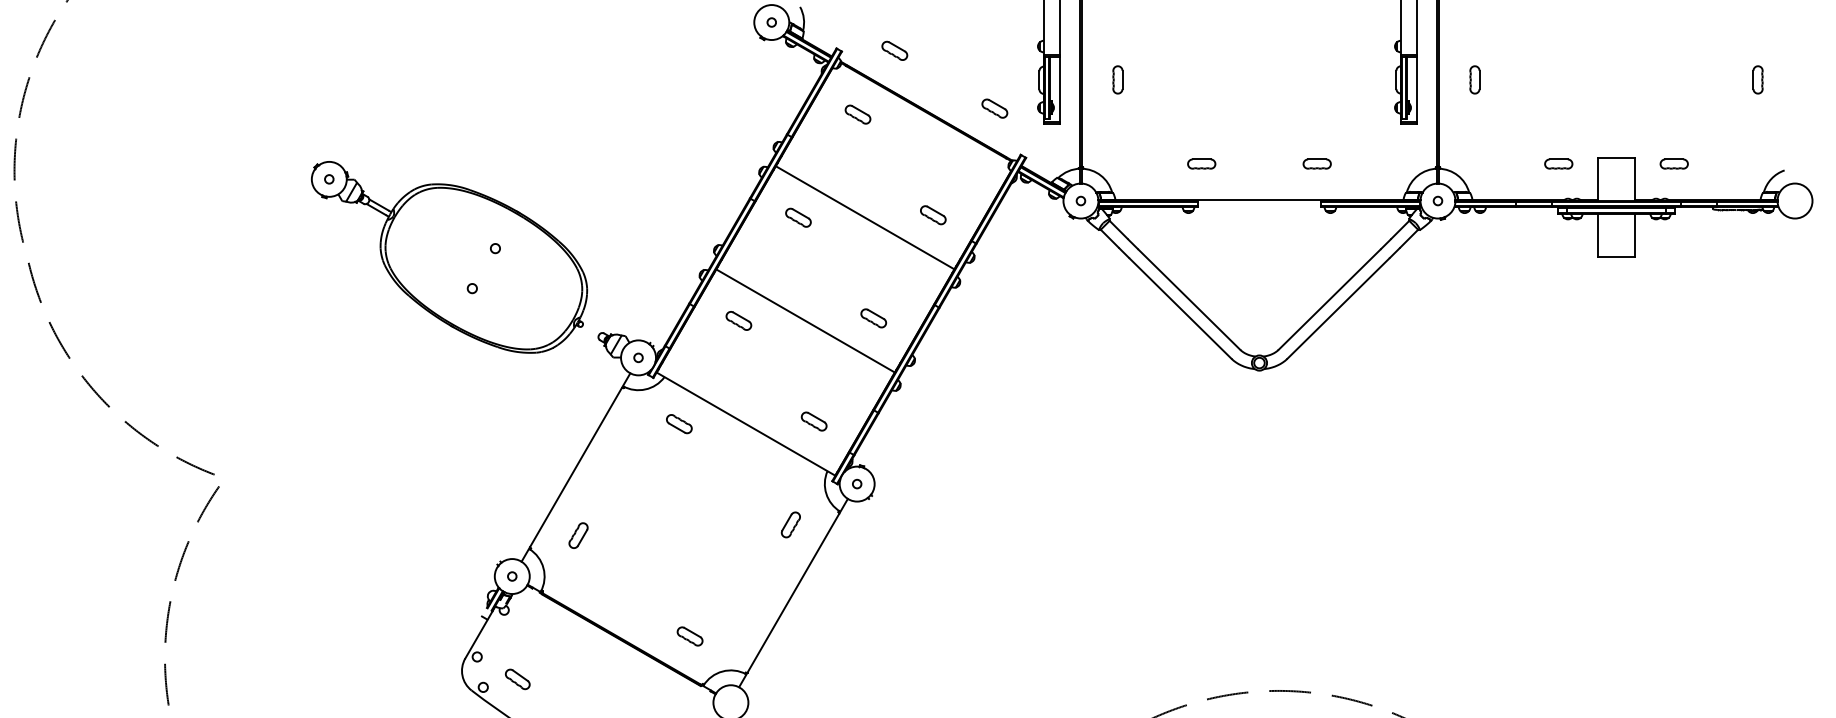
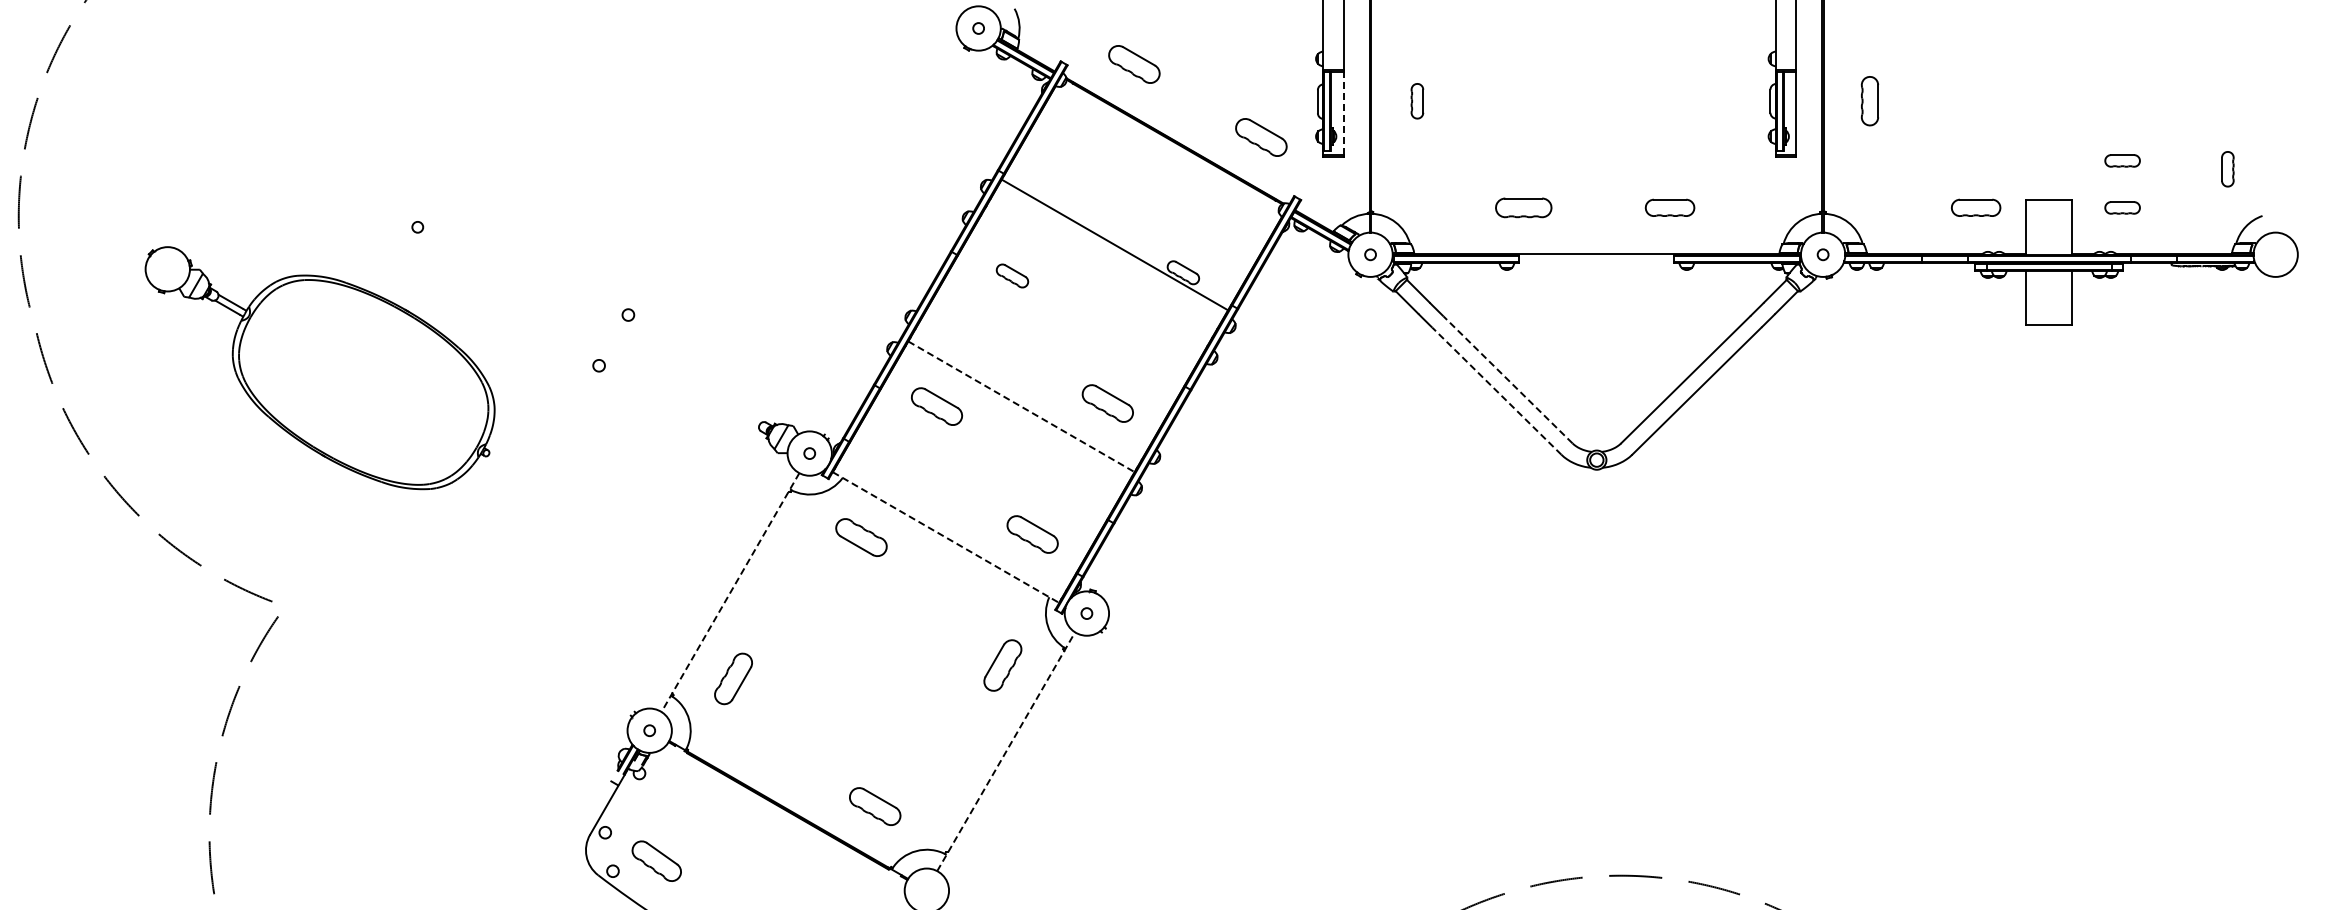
part: (894, 50) -> (1134, 64), size x1.6
part: (1474, 80) -> (1869, 101), size x1.4
part: (1757, 80) -> (2227, 169), moved
line: (1059, 89) -> (1343, 113), solid -> dashed
part: (994, 108) -> (1261, 137), size x1.6
part: (857, 114) -> (1087, 144), removed
part: (1674, 126) -> (2122, 160), added
part: (1201, 163) -> (1523, 207), size x1.6
part: (1316, 163) -> (1669, 207), size x1.4
part: (1558, 163) -> (1976, 207), size x1.4
line: (864, 217) -> (1114, 244), moved
part: (448, 257) -> (319, 368), moved
line: (1188, 299) -> (1507, 379), solid -> dashed
line: (1180, 308) -> (1496, 391), solid -> dashed
part: (873, 318) -> (1107, 403), size x1.6
part: (738, 320) -> (936, 406), size x1.6
line: (805, 320) -> (1021, 406), solid -> dashed
part: (813, 420) -> (1031, 533), size x1.6
part: (679, 424) -> (861, 537), size x1.6
line: (746, 424) -> (946, 537), solid -> dashed
line: (576, 467) -> (730, 592), solid -> dashed
part: (790, 524) -> (1002, 664), size x1.6
part: (578, 535) -> (733, 678), size x1.6
line: (793, 592) -> (1006, 751), solid -> dashed
part: (689, 636) -> (874, 806), size x1.6
part: (517, 678) -> (656, 860), size x1.6

